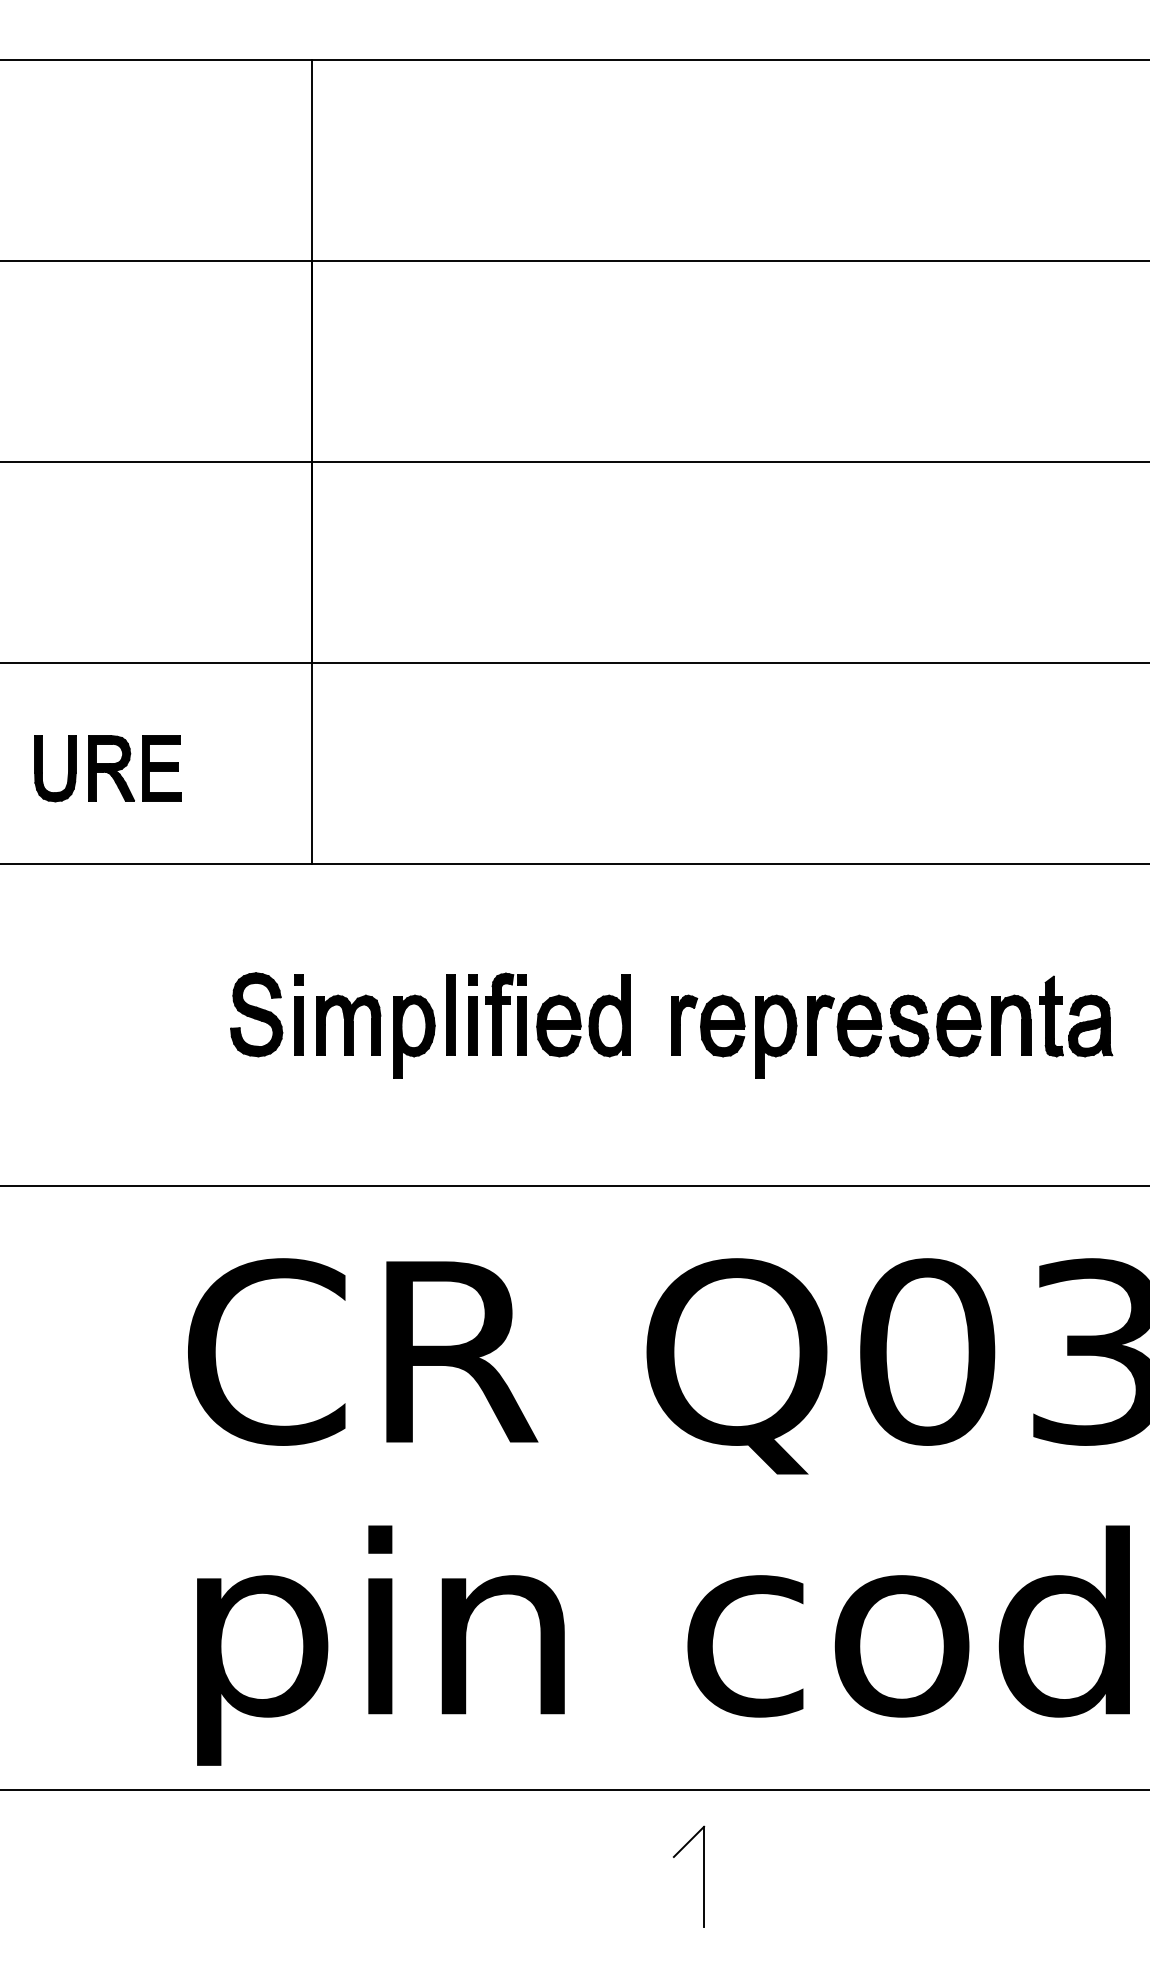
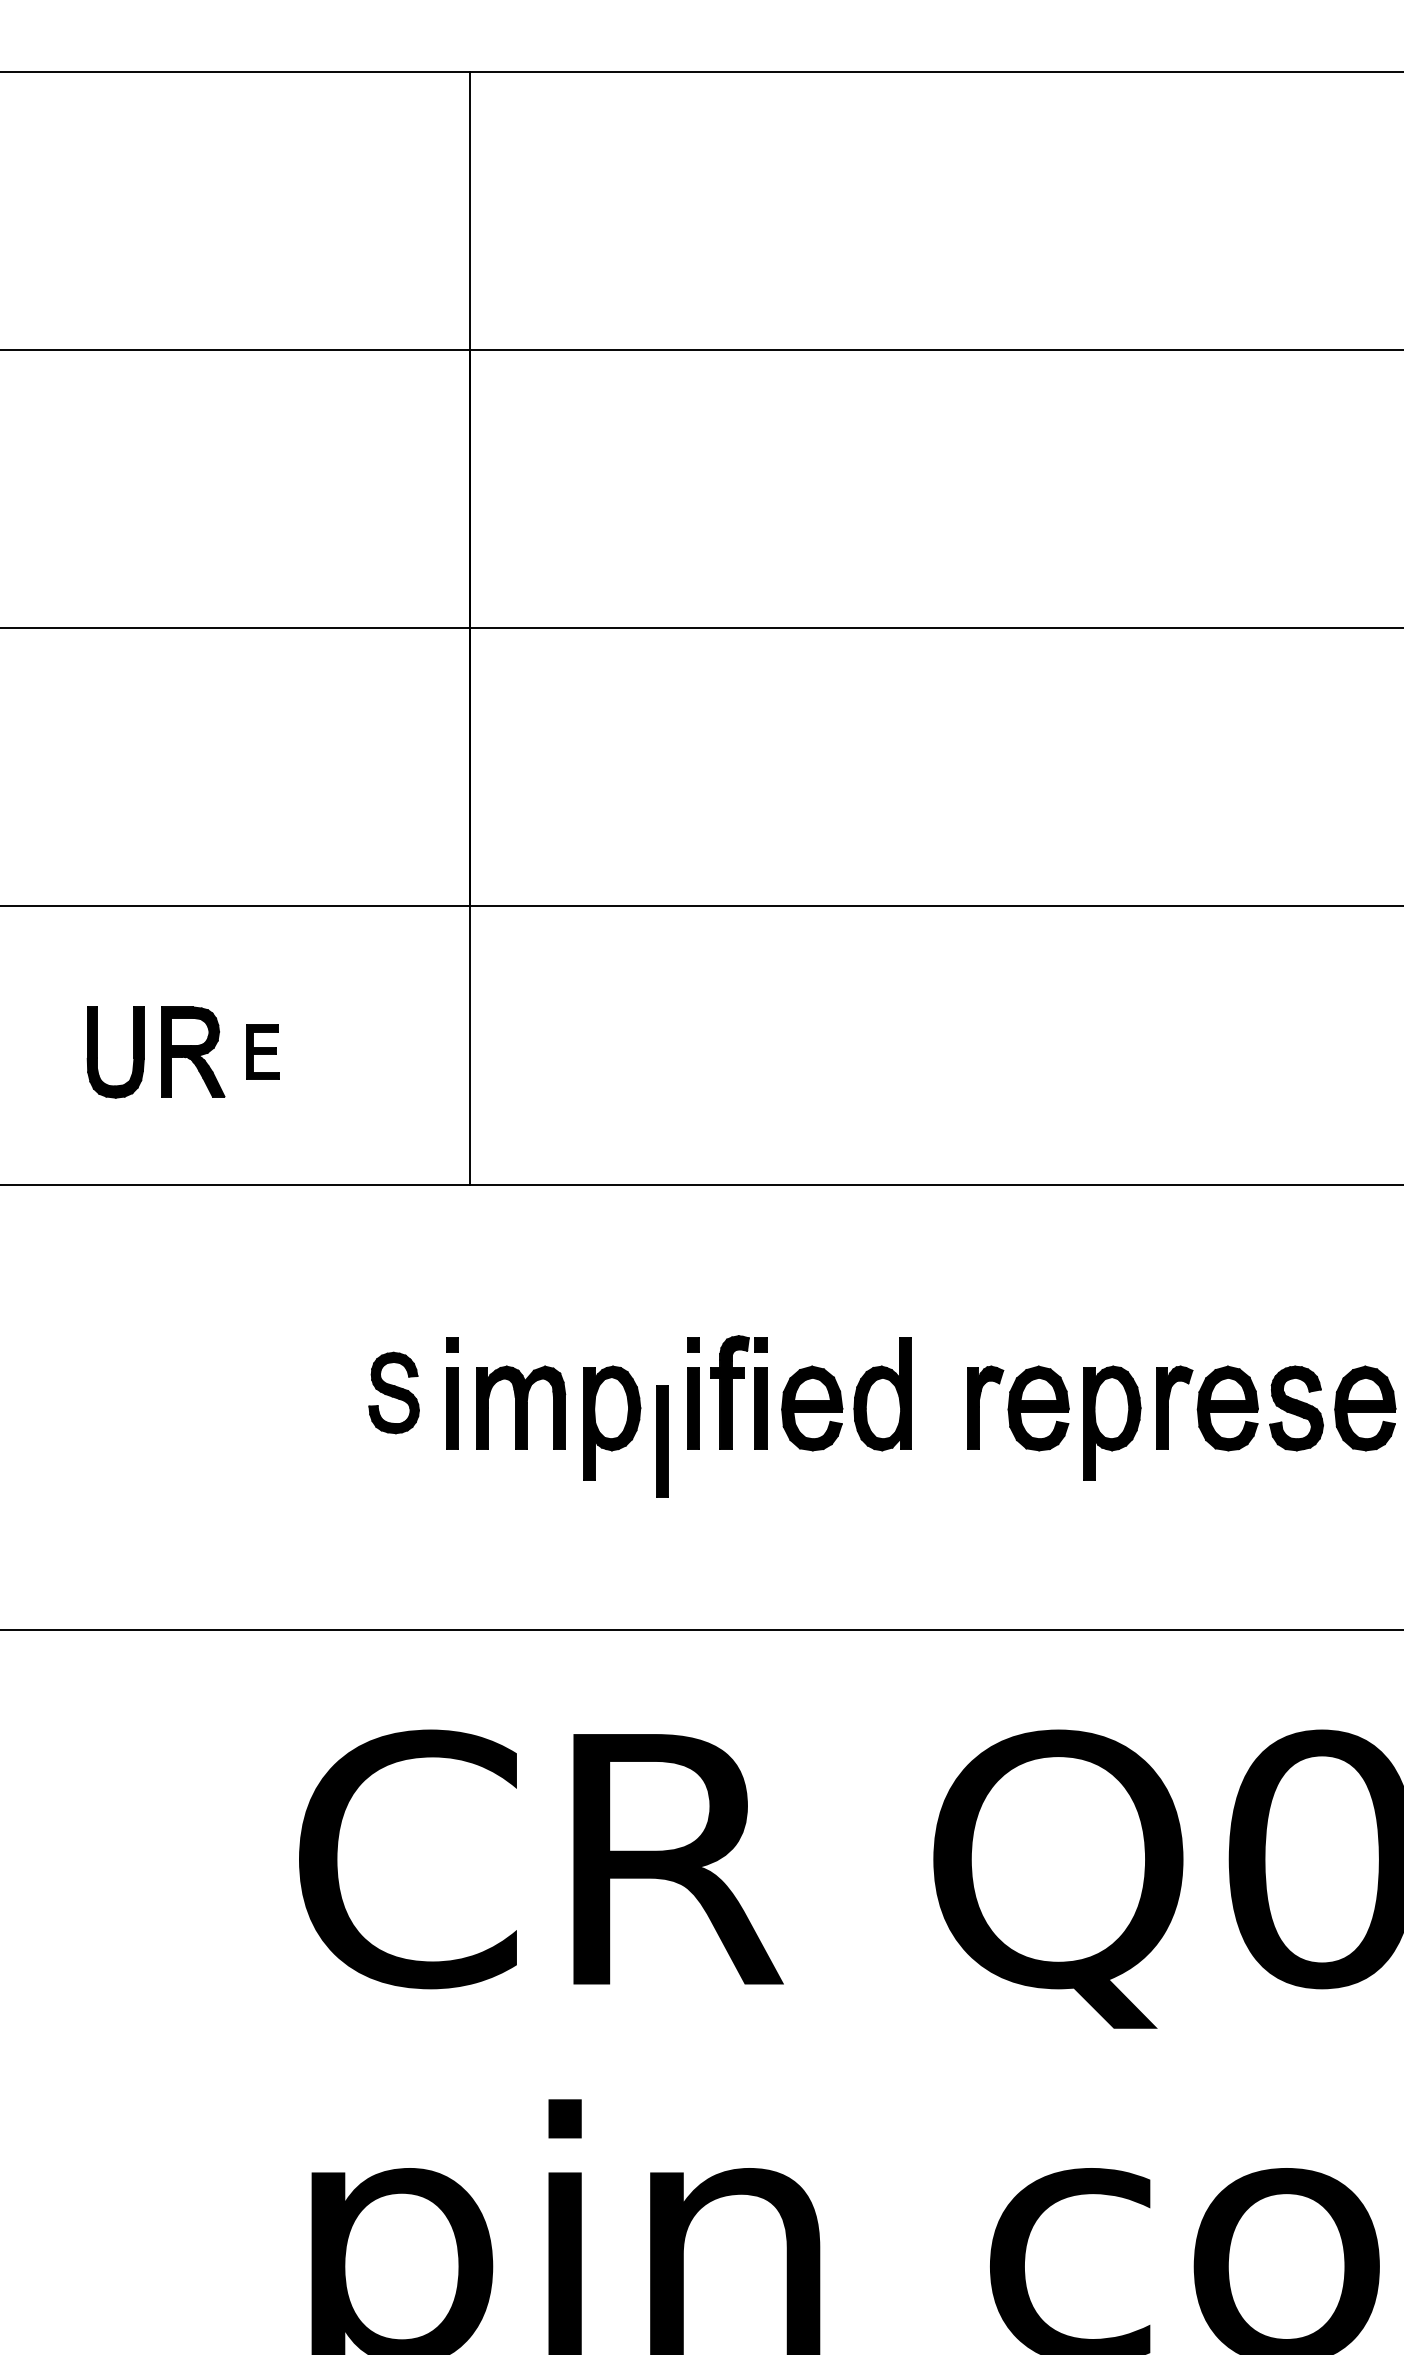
part: (161, 768) -> (262, 1052), size x0.6
part: (256, 1014) -> (393, 1392), size x0.7
part: (450, 1014) -> (662, 1440), moved

